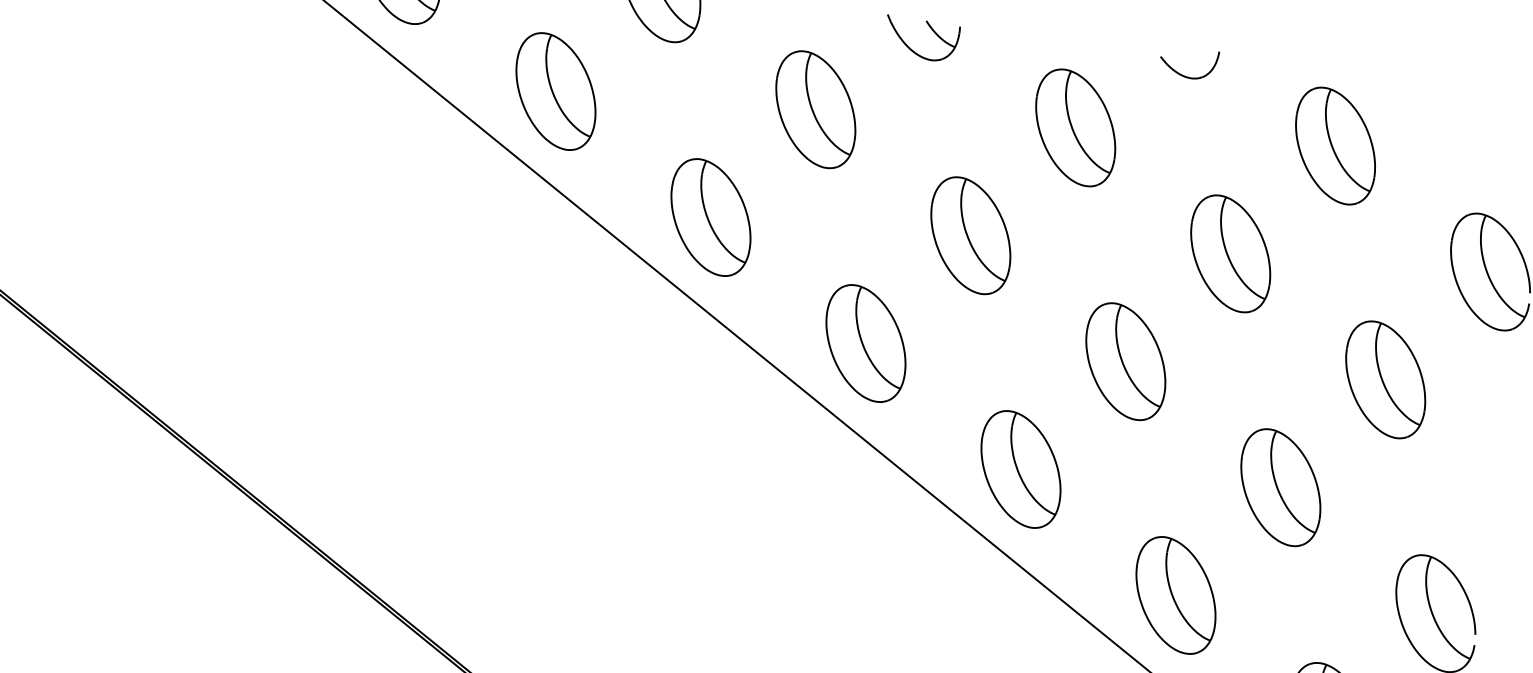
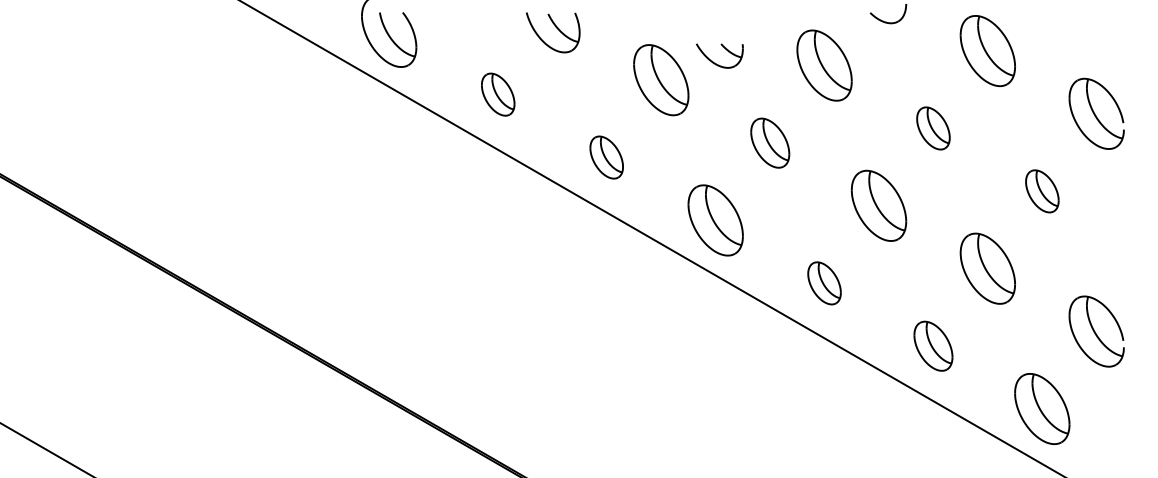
part: (931, 30) -> (725, 49), moved
part: (556, 91) -> (498, 94), size x0.6
part: (710, 217) -> (606, 157), size x0.6
part: (971, 236) -> (770, 143), size x0.7
part: (1230, 253) -> (933, 128), size x0.6
part: (1385, 380) -> (1042, 191), size x0.6
part: (1020, 469) -> (824, 283), size x0.6
part: (1176, 596) -> (933, 346), size x0.7

